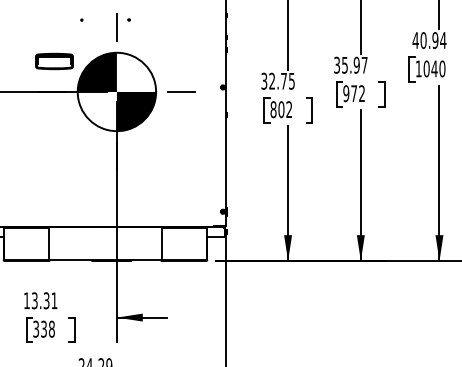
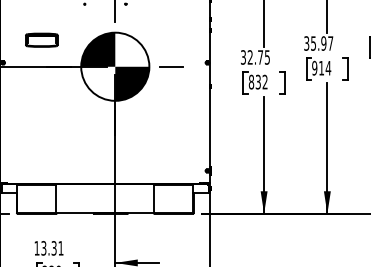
part: (54, 61) -> (41, 40), moved
text: (358, 93) -> (325, 68), 972 -> 914
text: (281, 109) -> (258, 82), 802 -> 832

